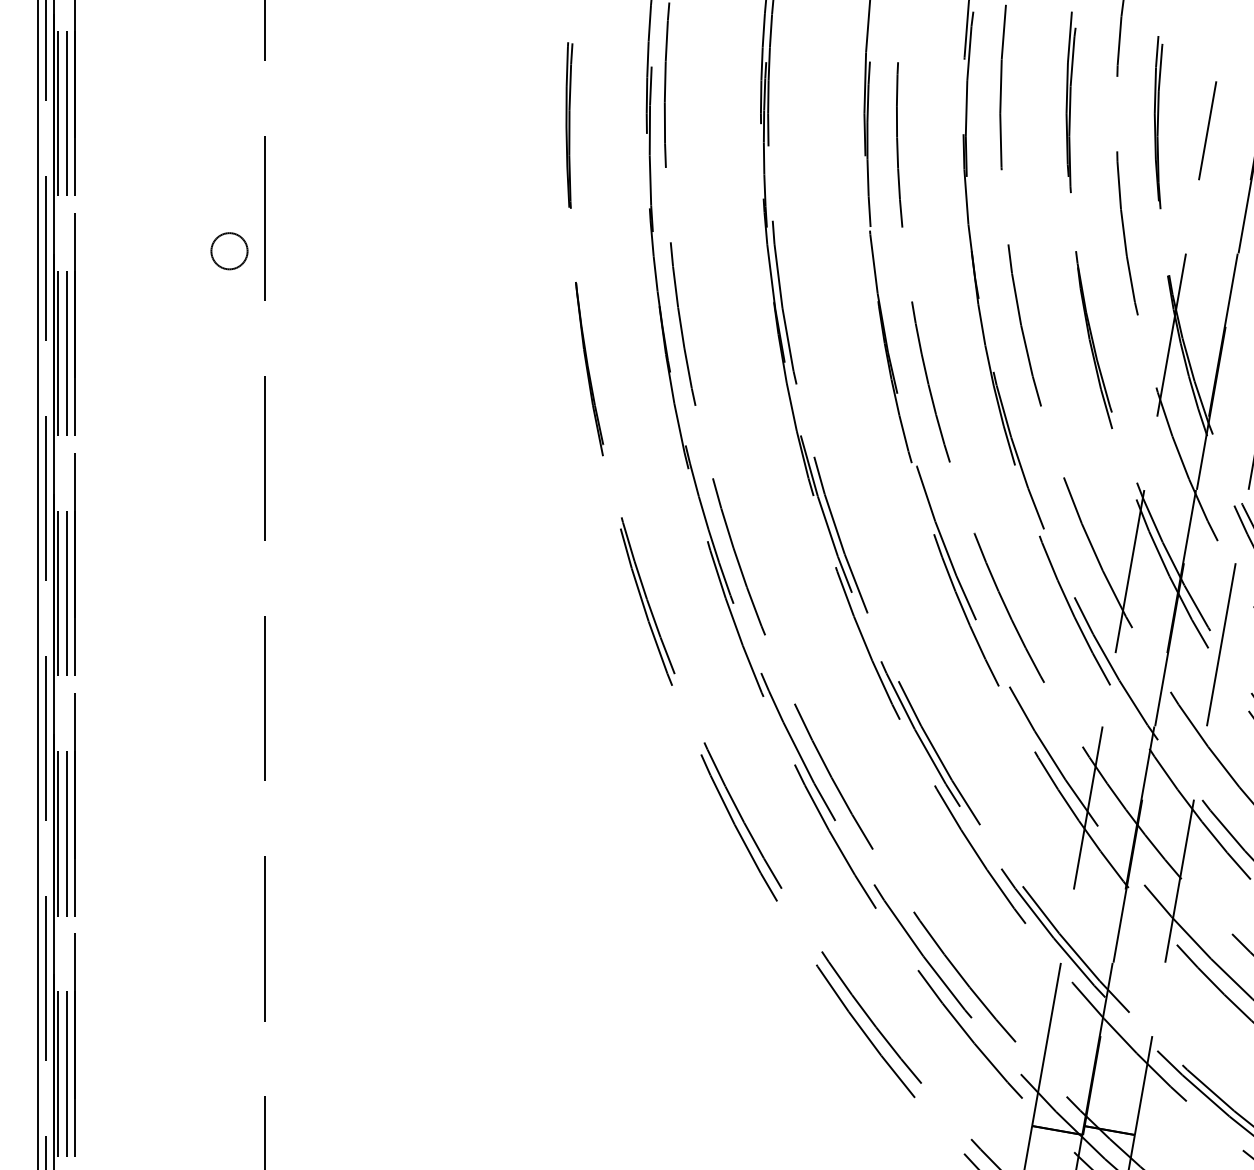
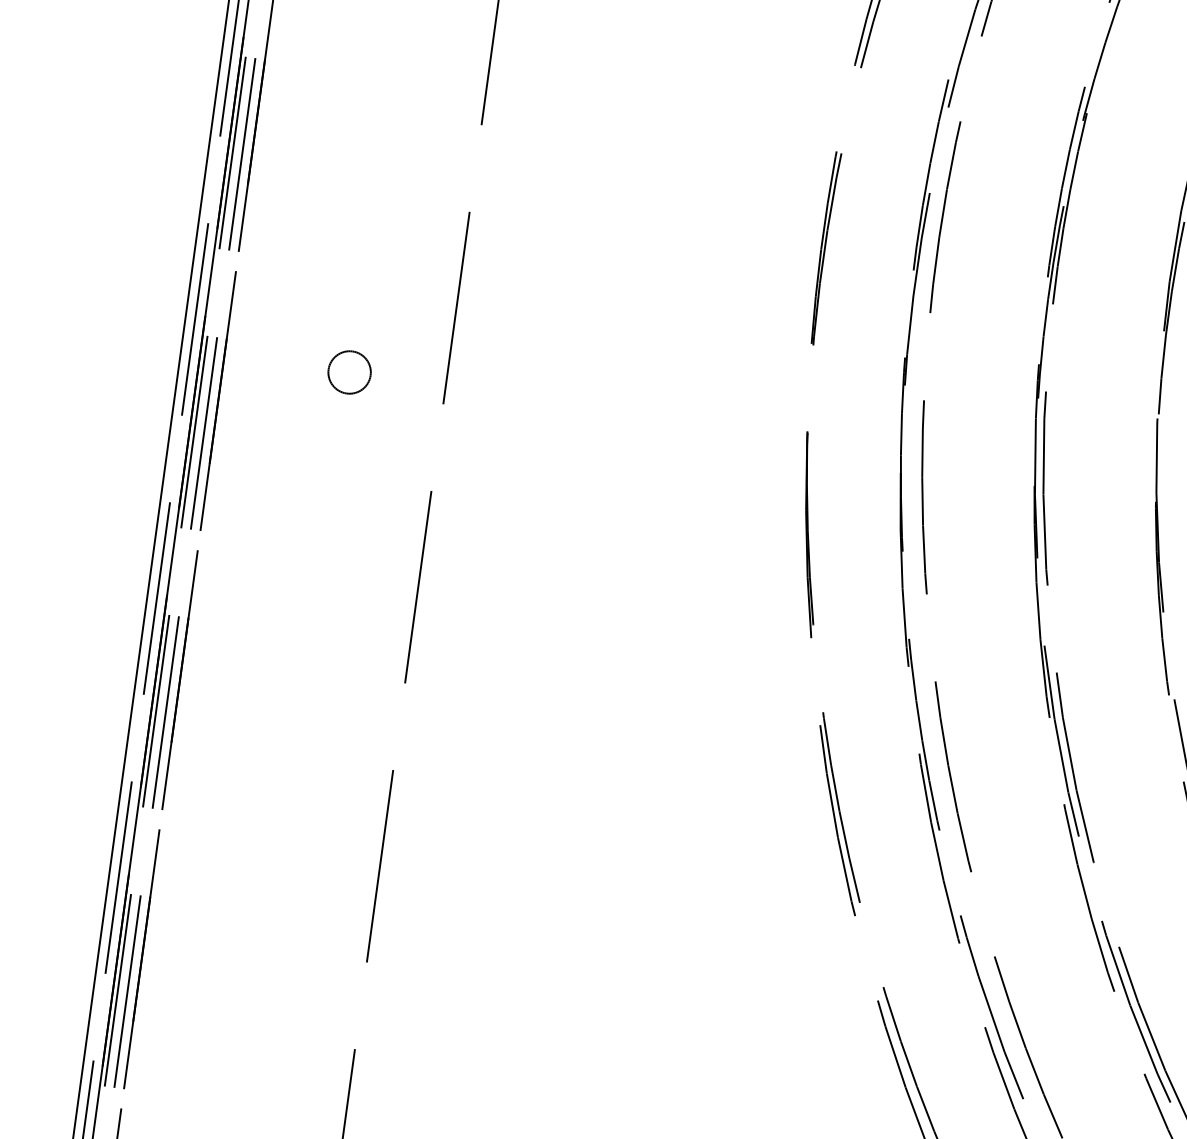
circle: (229, 251) -> (349, 372), moved

